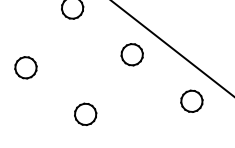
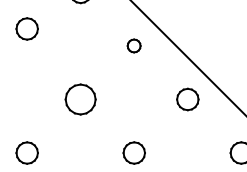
part: (131, 54) -> (133, 45), size x0.6
part: (25, 67) -> (26, 28), moved
part: (85, 114) -> (80, 99), size x1.4

